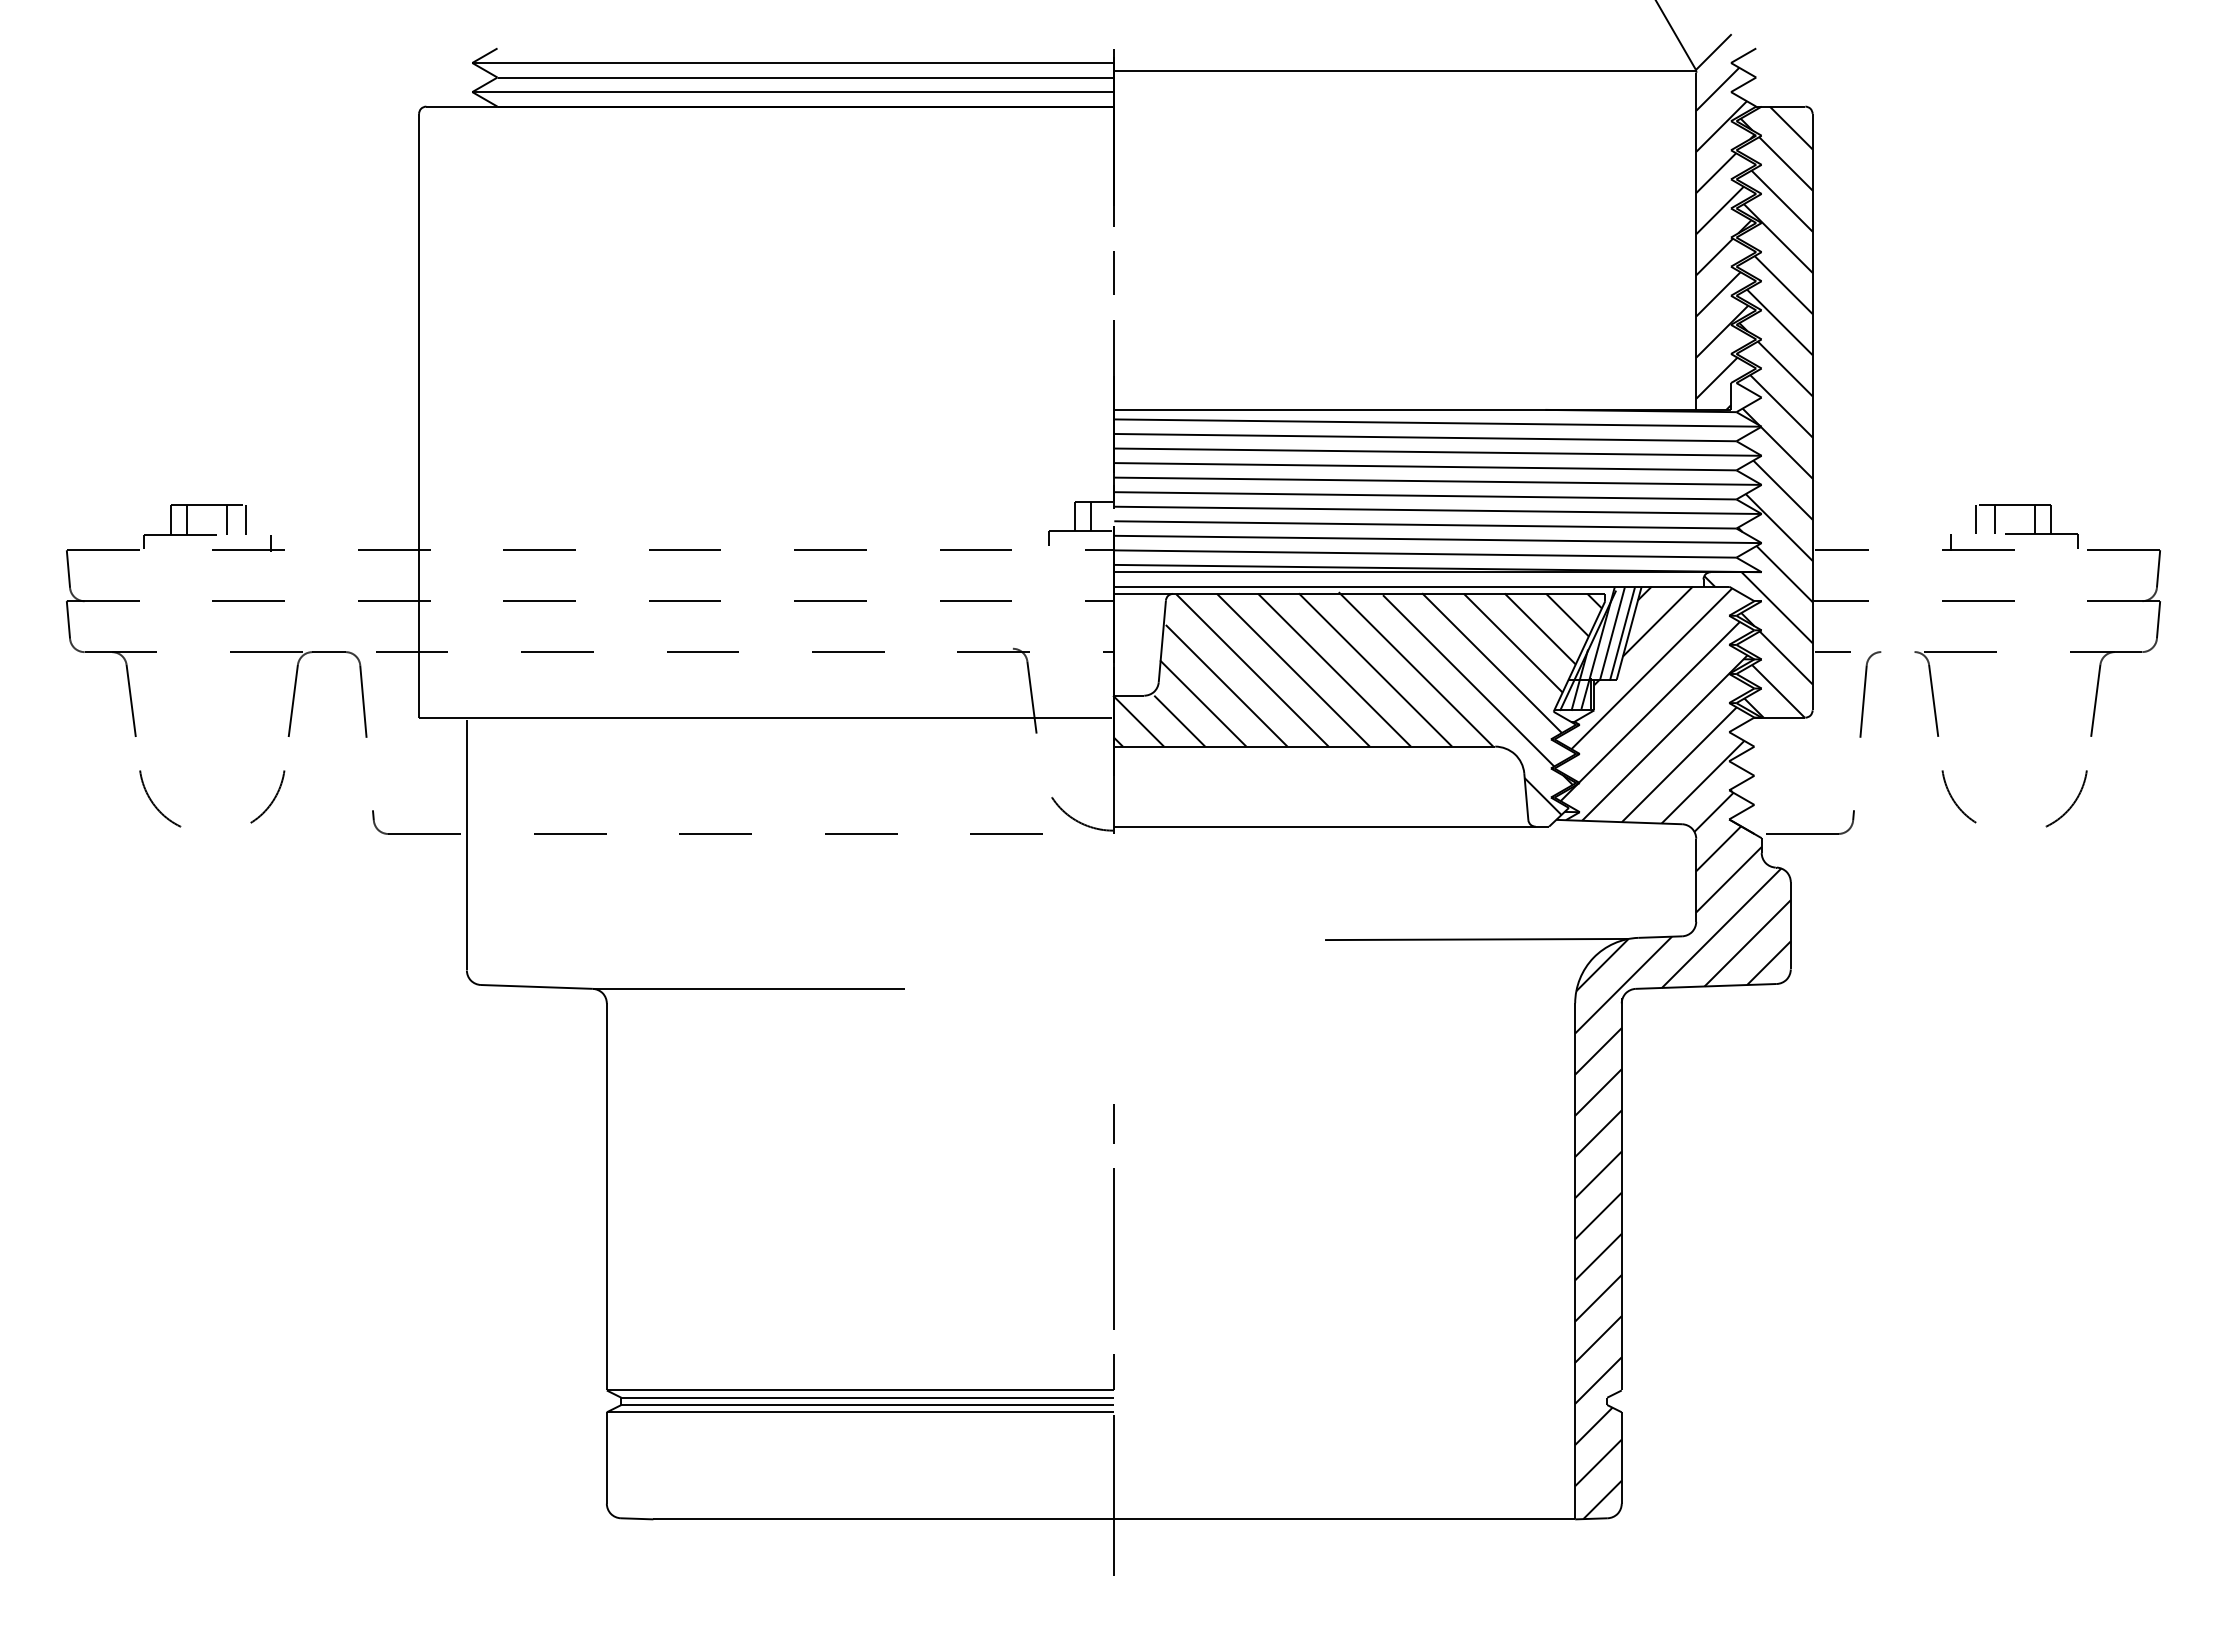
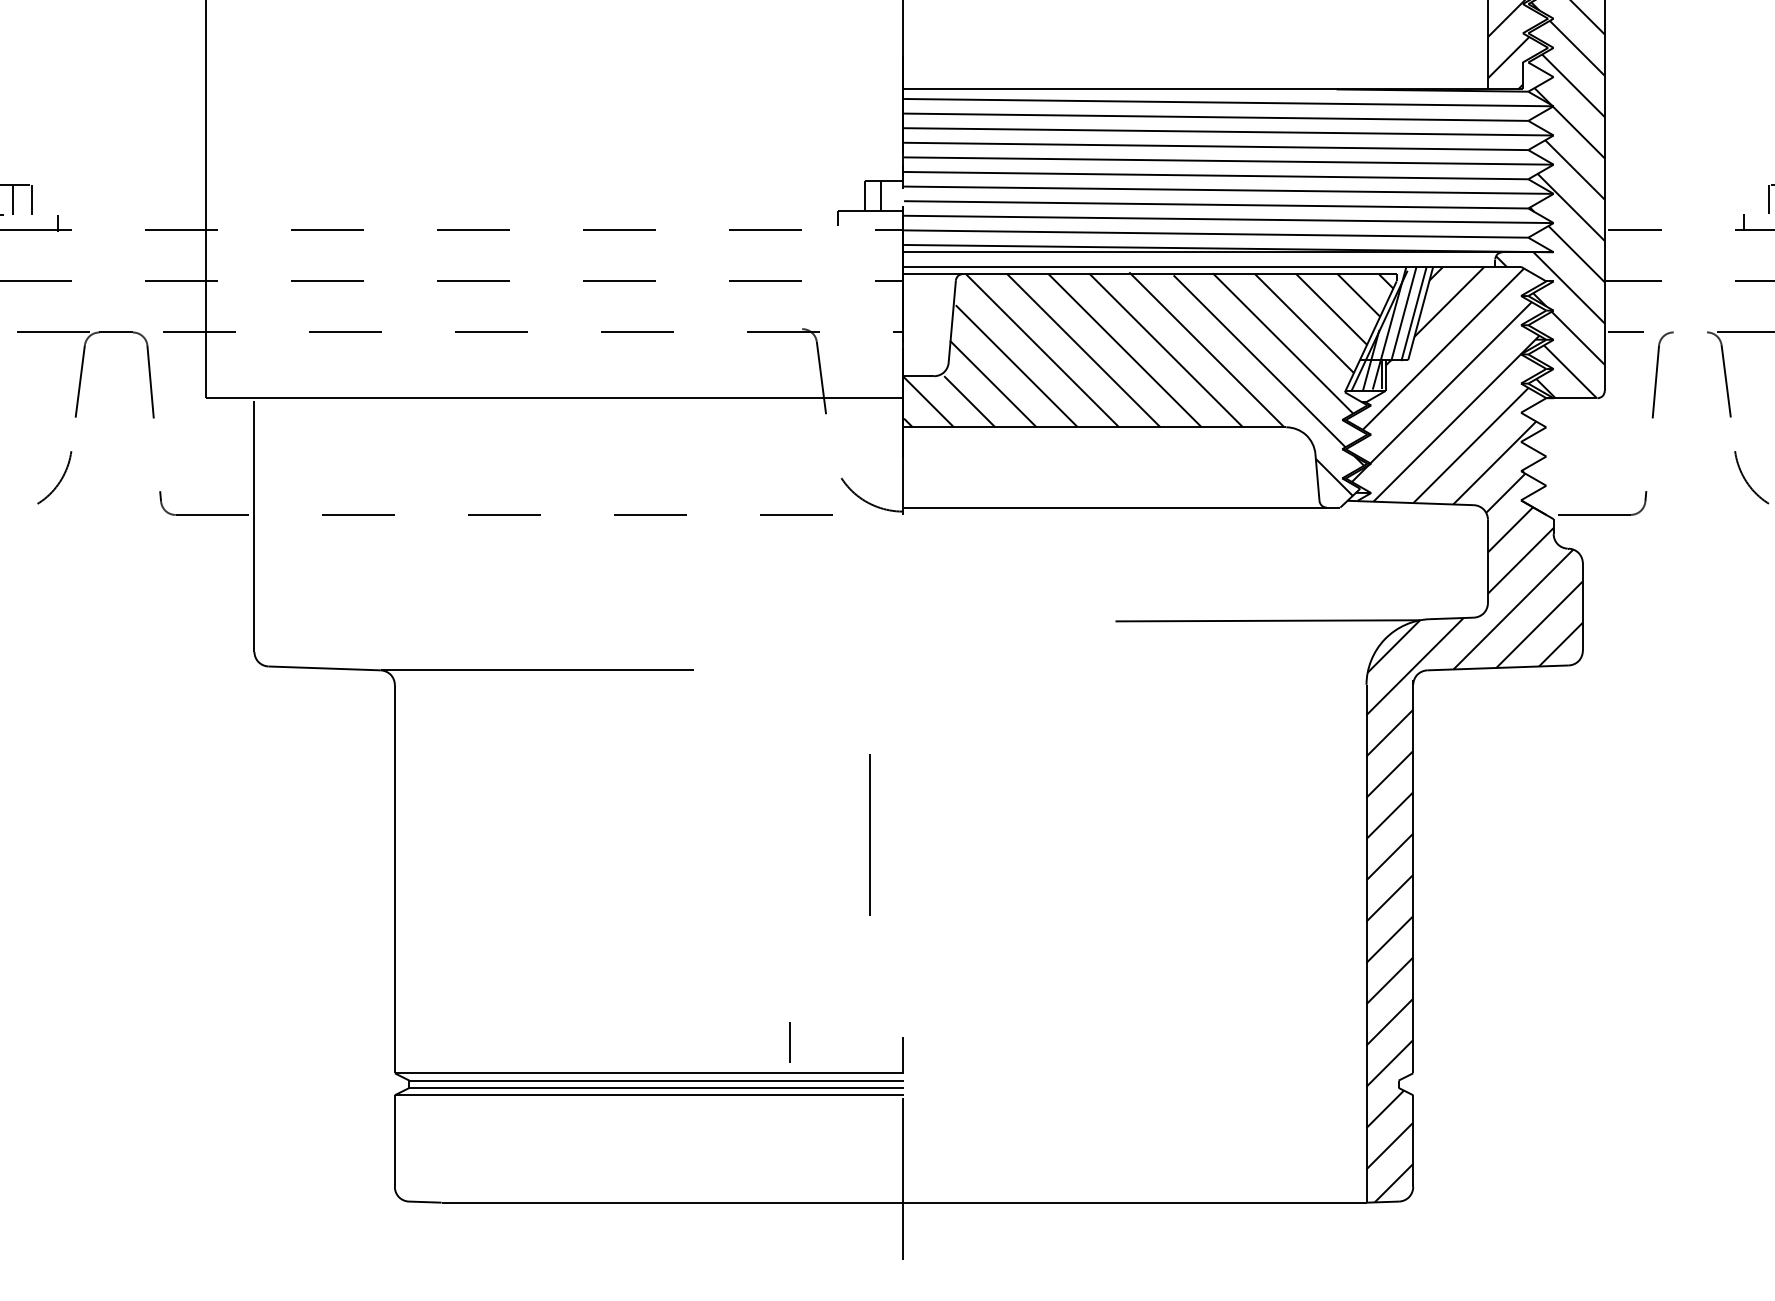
line: (1113, 1123) -> (789, 1042), moved
line: (1113, 1248) -> (870, 834), moved

